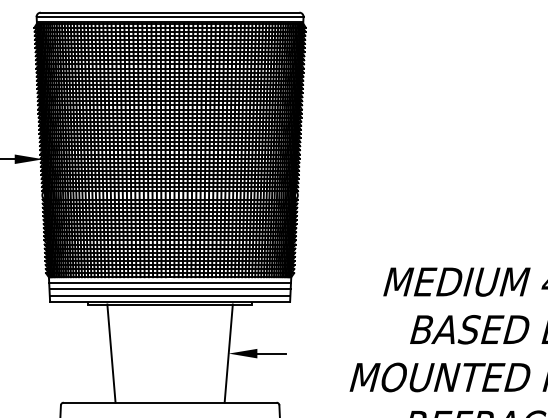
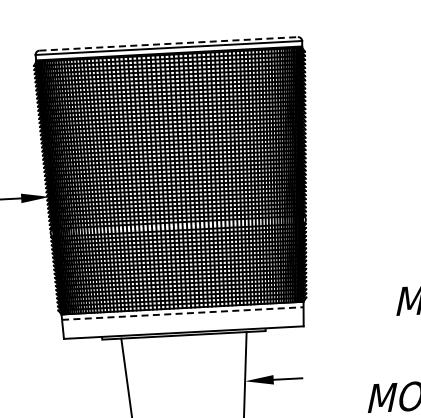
line: (170, 12) -> (169, 43), solid -> dashed
line: (170, 282) -> (183, 313), solid -> dashed
line: (169, 289) -> (182, 320), removed
line: (169, 296) -> (182, 327), removed

